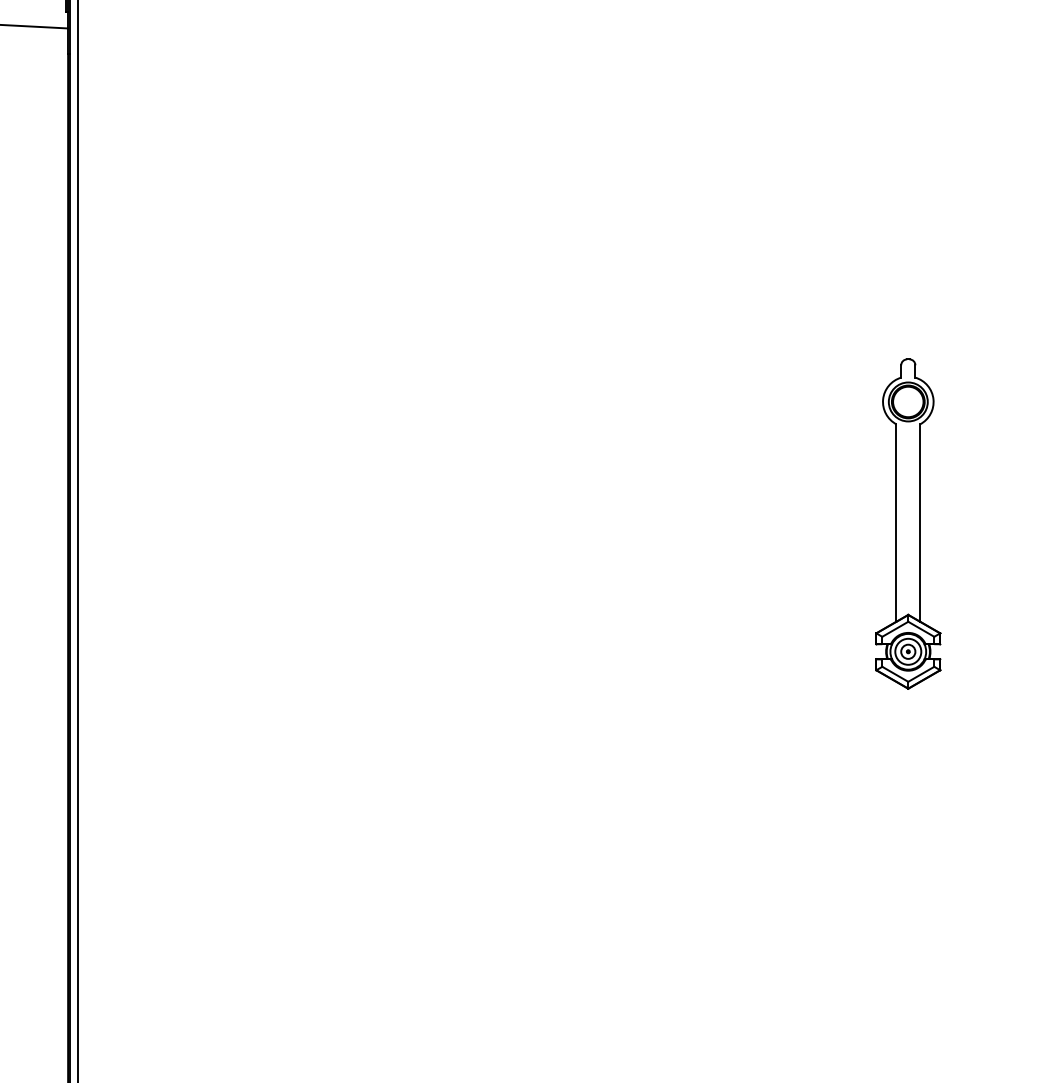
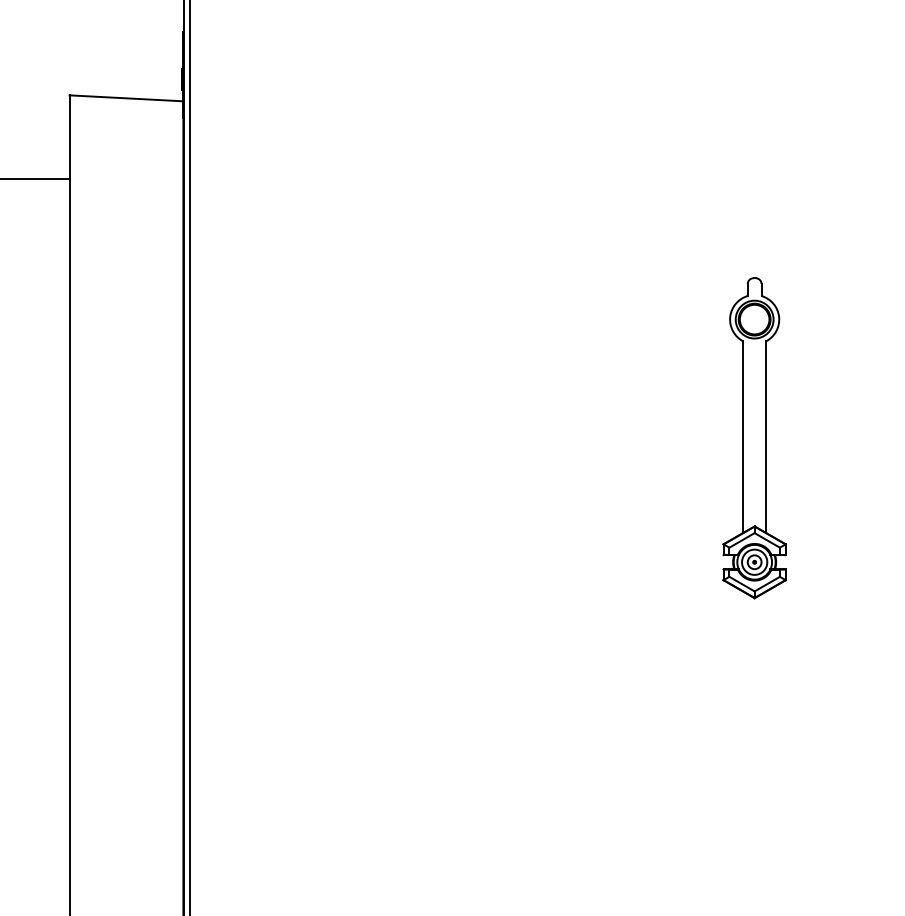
part: (908, 524) -> (754, 438), size x1.43

